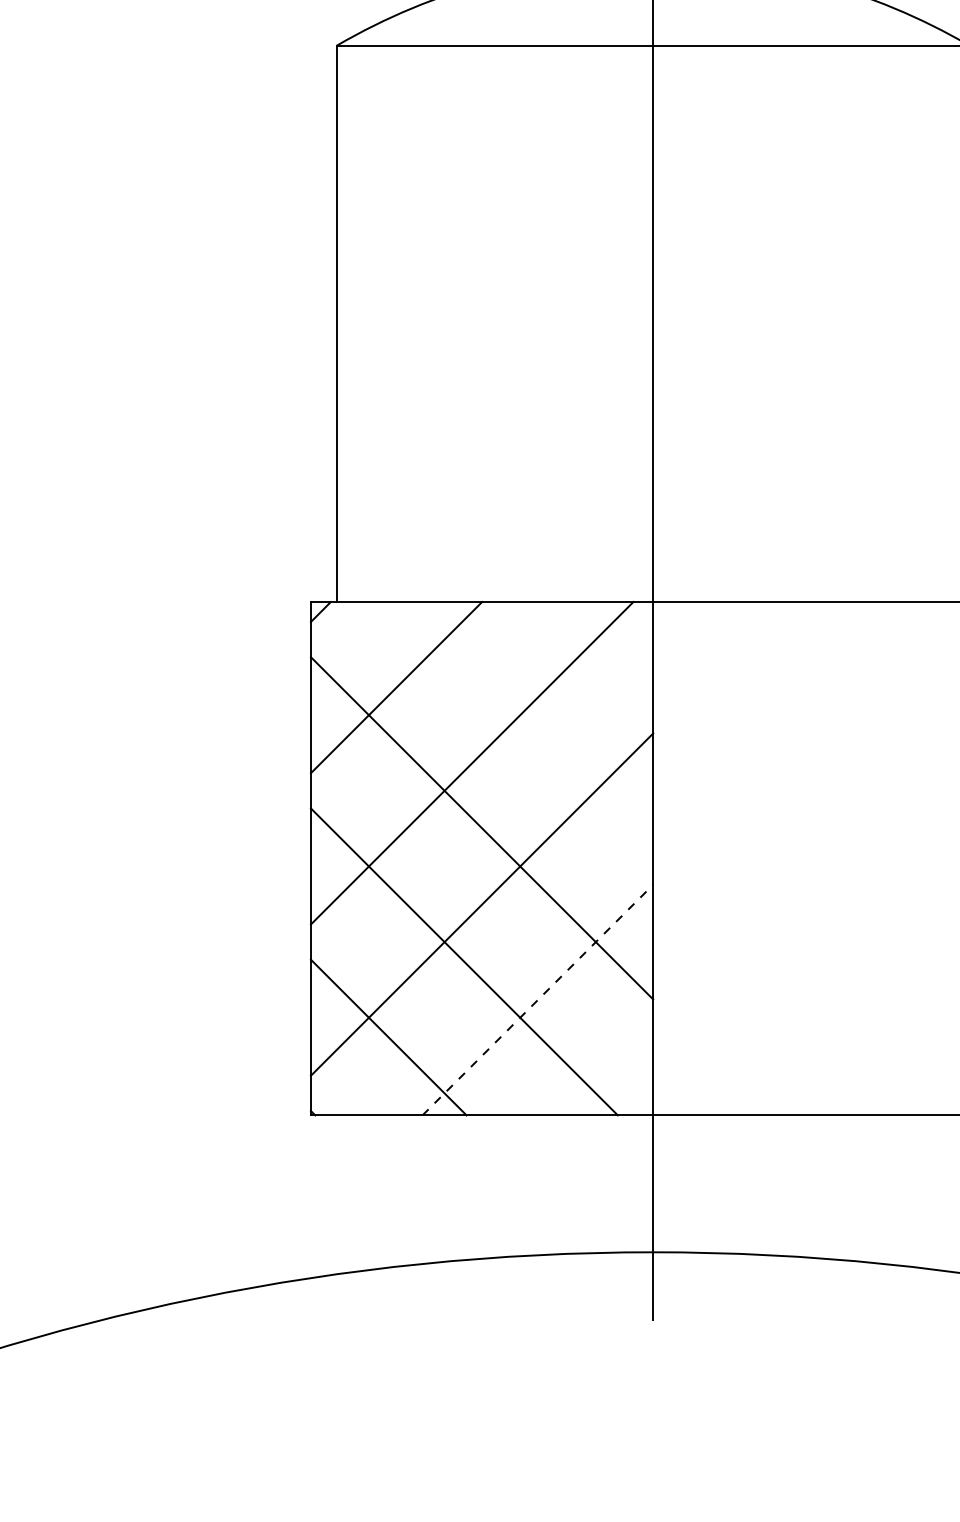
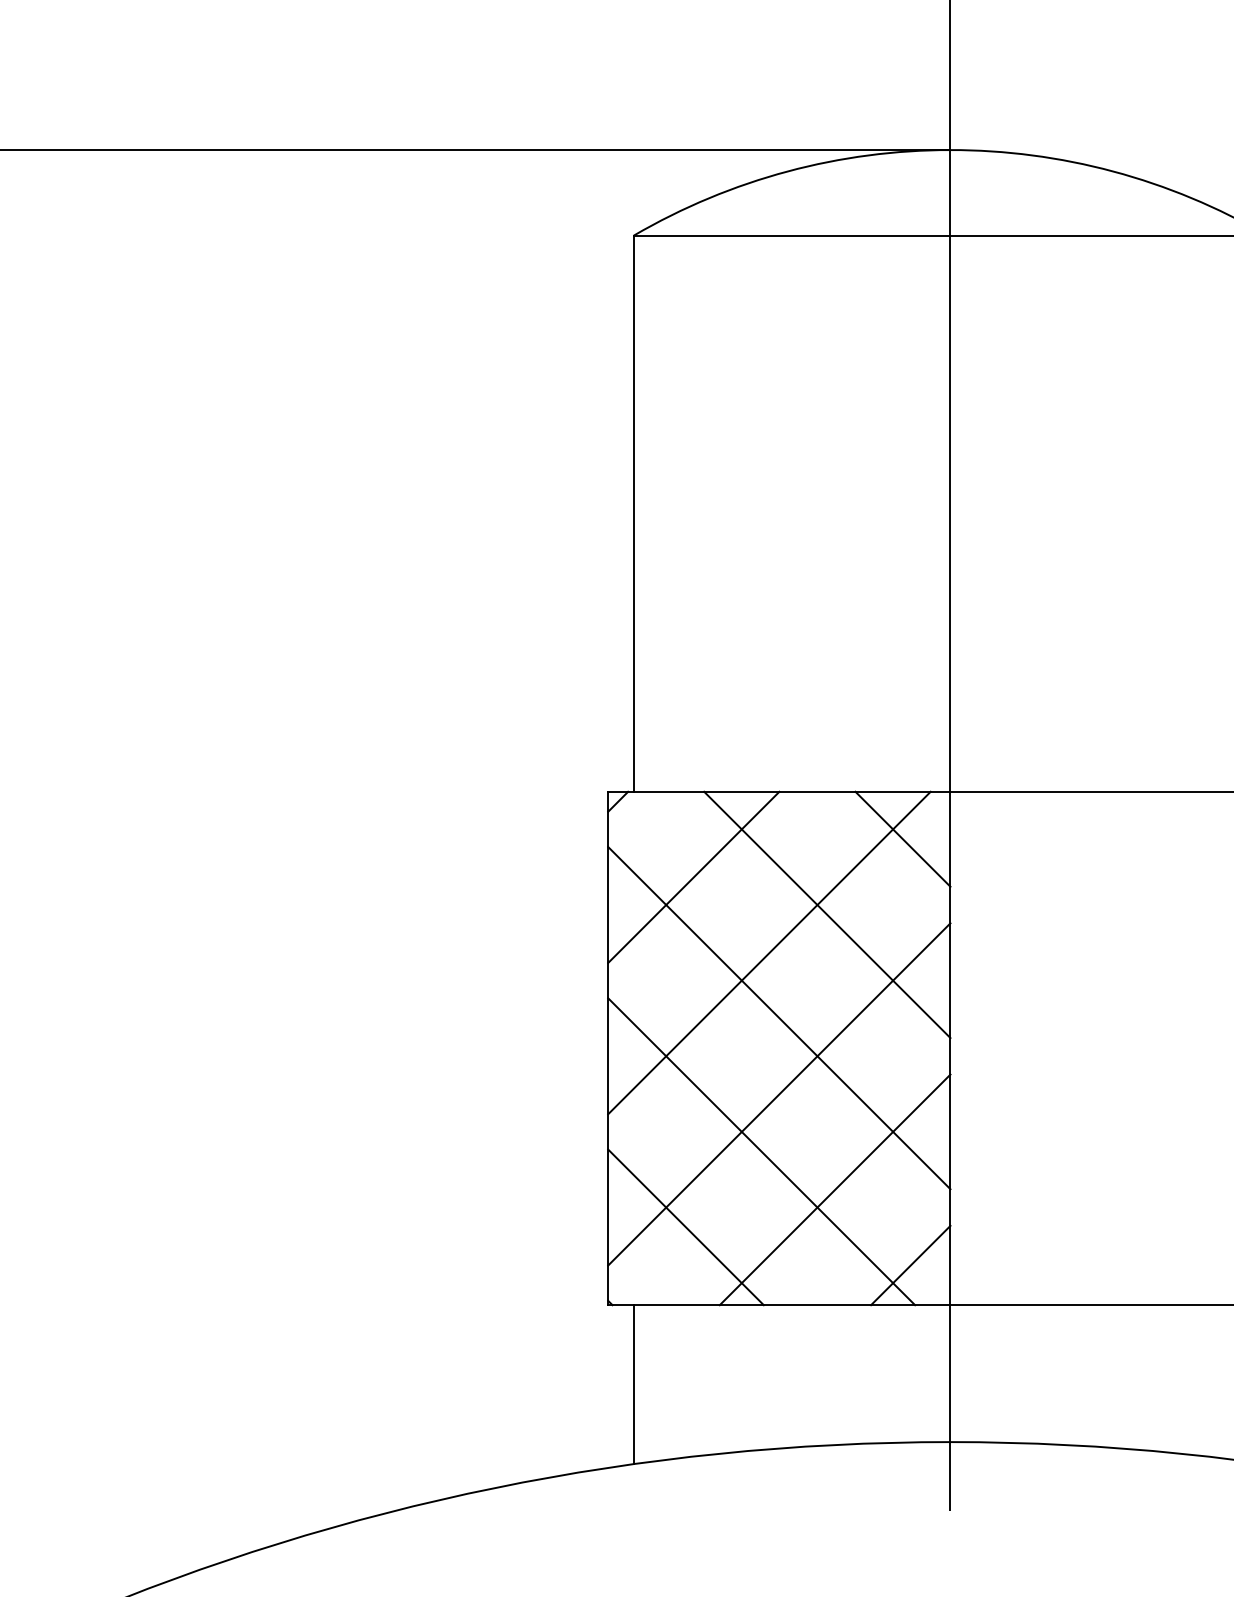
line: (605, 648) -> (902, 838), added
line: (530, 724) -> (827, 914), added
line: (538, 999) -> (835, 1189), dashed -> solid
line: (613, 1075) -> (910, 1265), added
line: (336, 1194) -> (633, 1384), added

